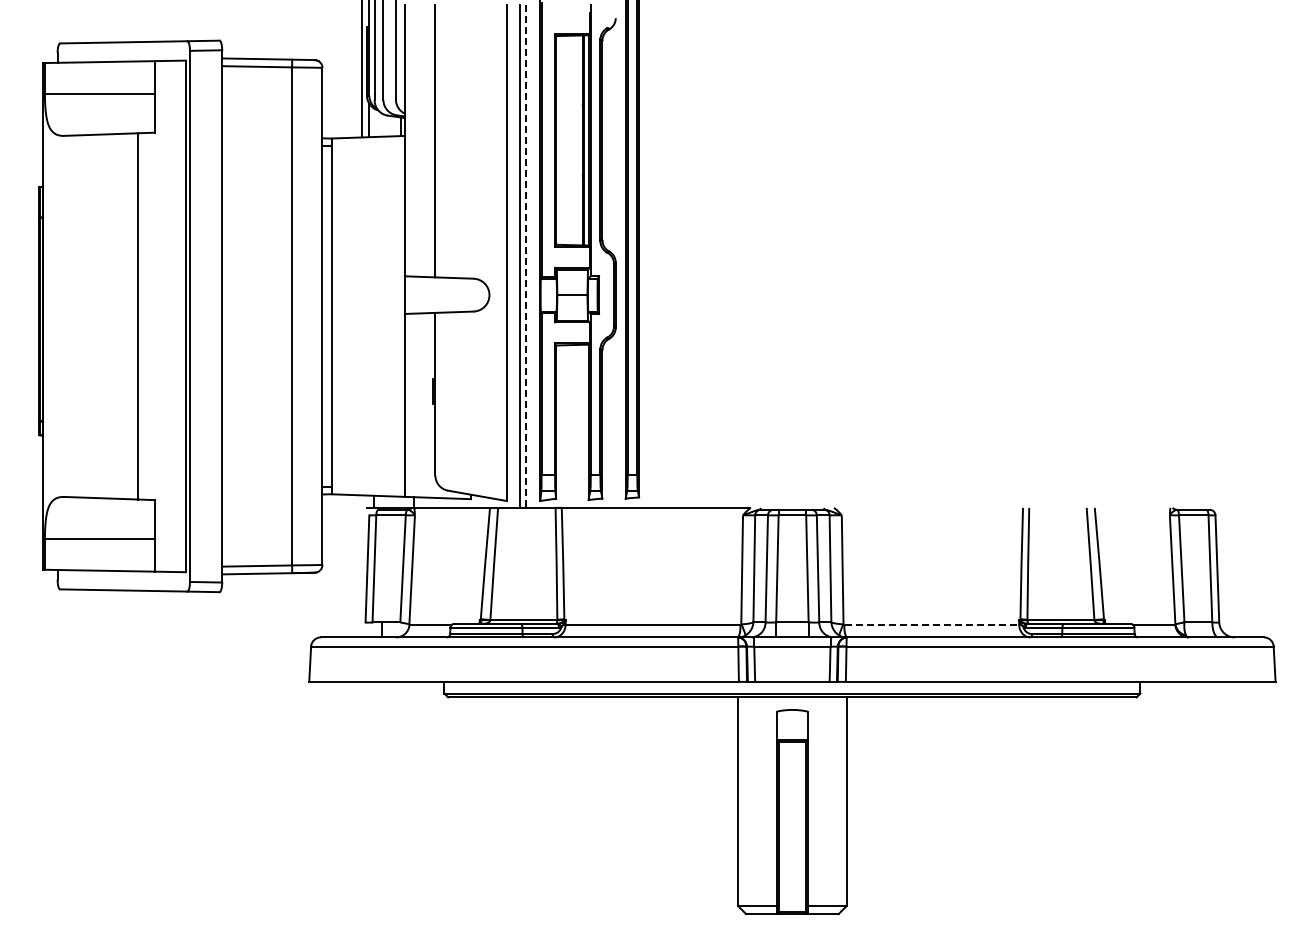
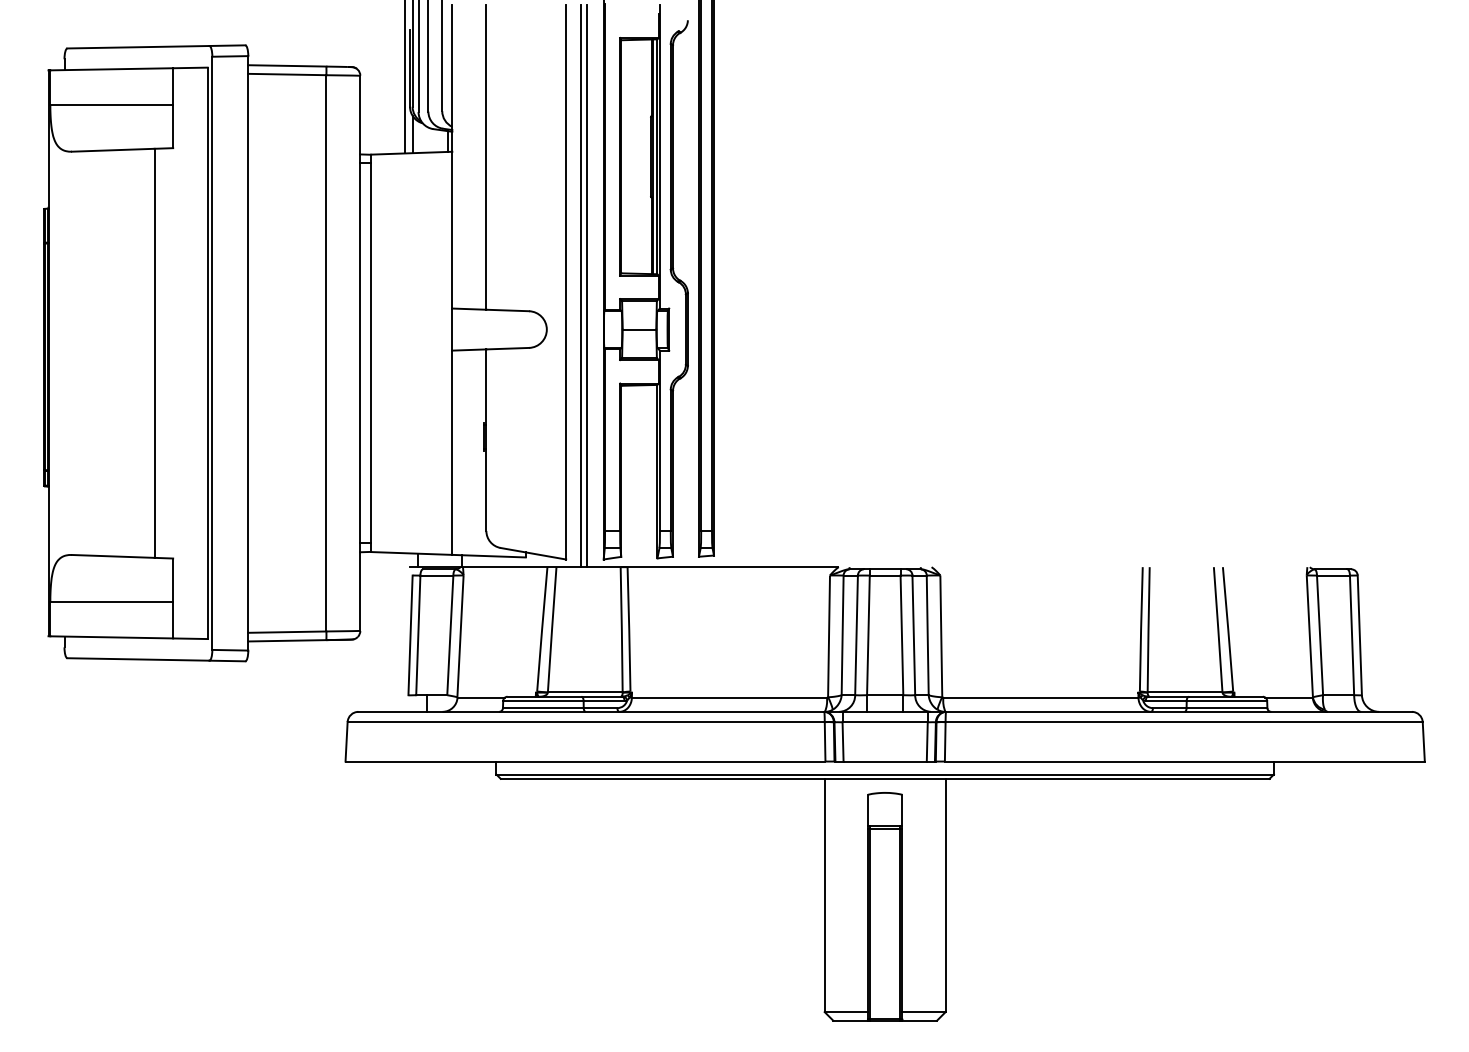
line: (525, 256) -> (587, 286), dashed -> solid
line: (932, 624) -> (1041, 697), dashed -> solid

